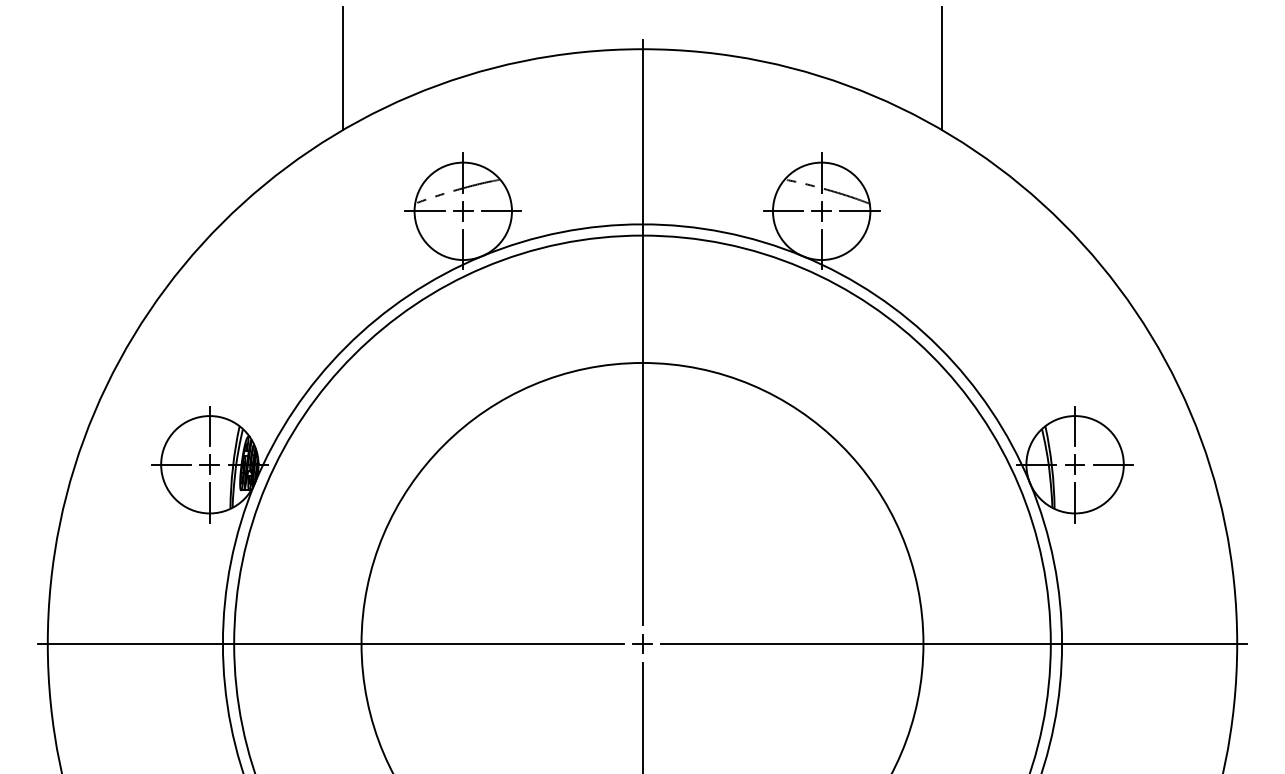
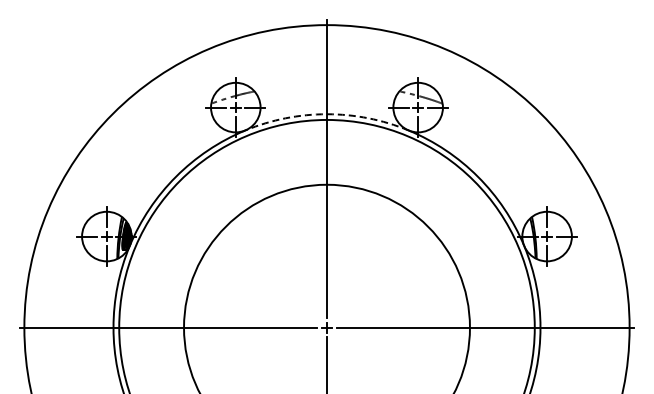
line: (342, 67) -> (174, 34), removed
line: (942, 67) -> (479, 34), removed
arc: (643, 224) -> (327, 114), solid -> dashed

